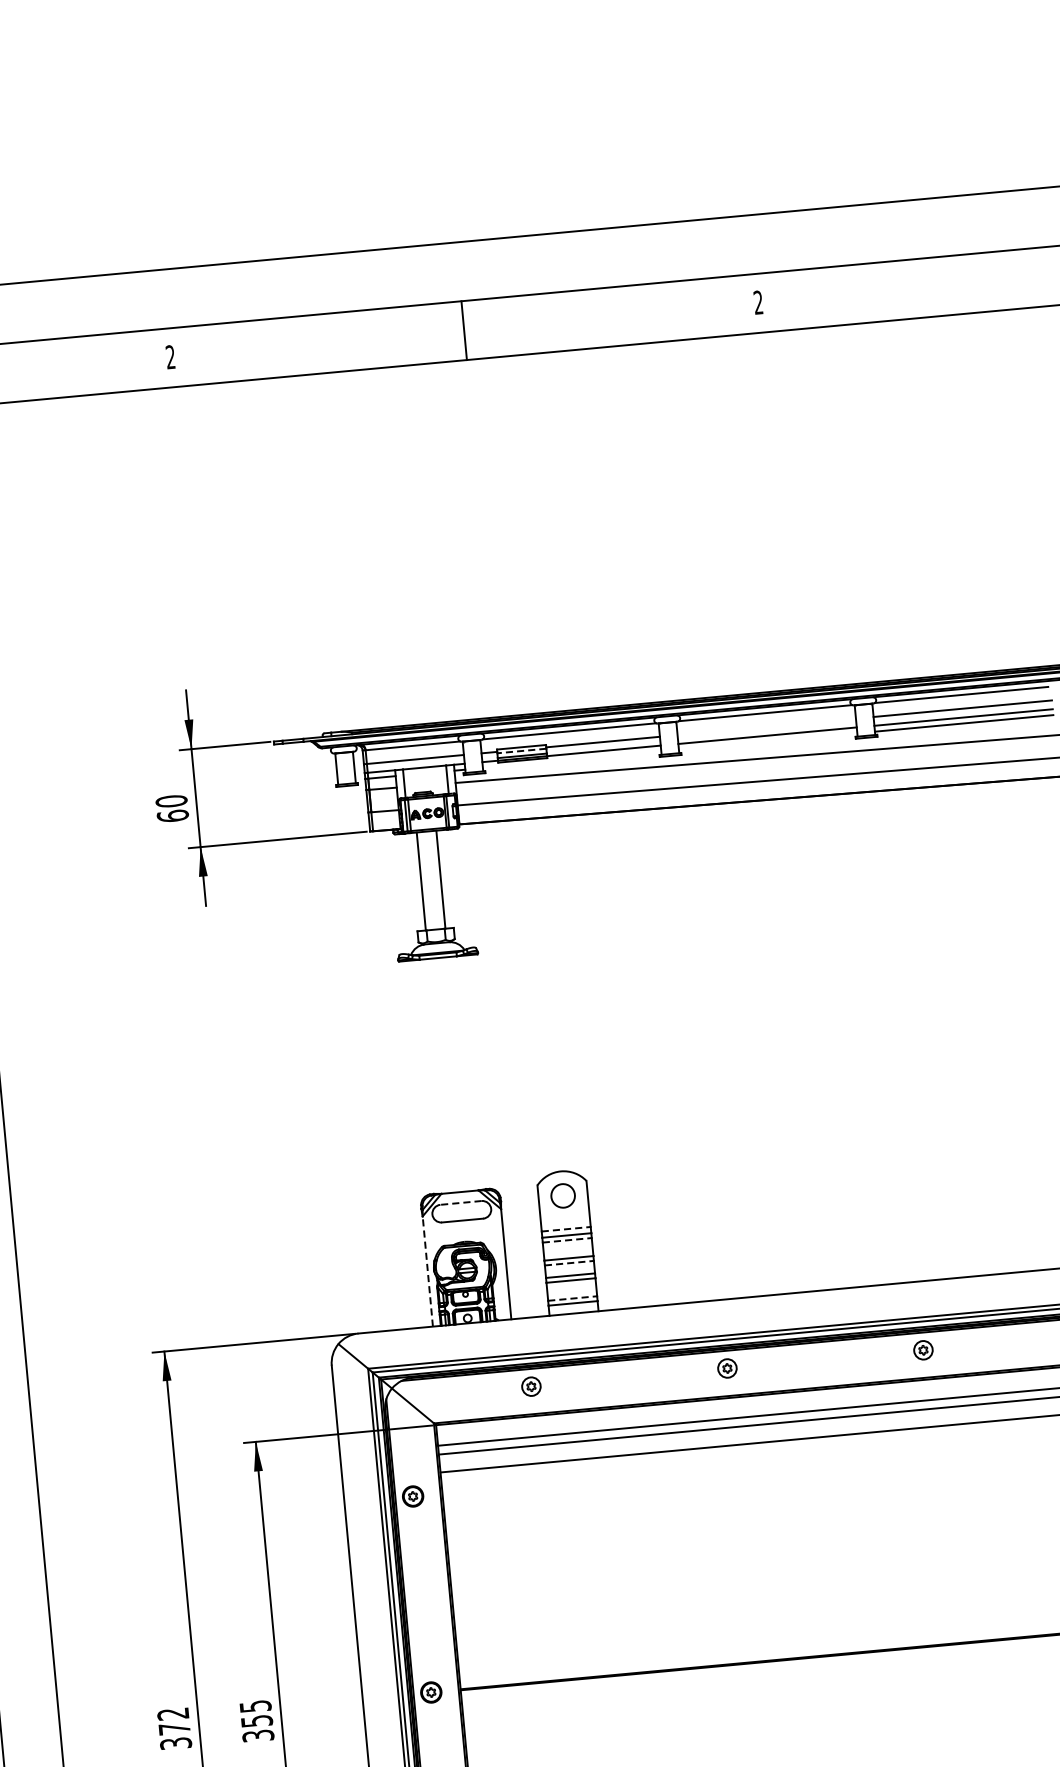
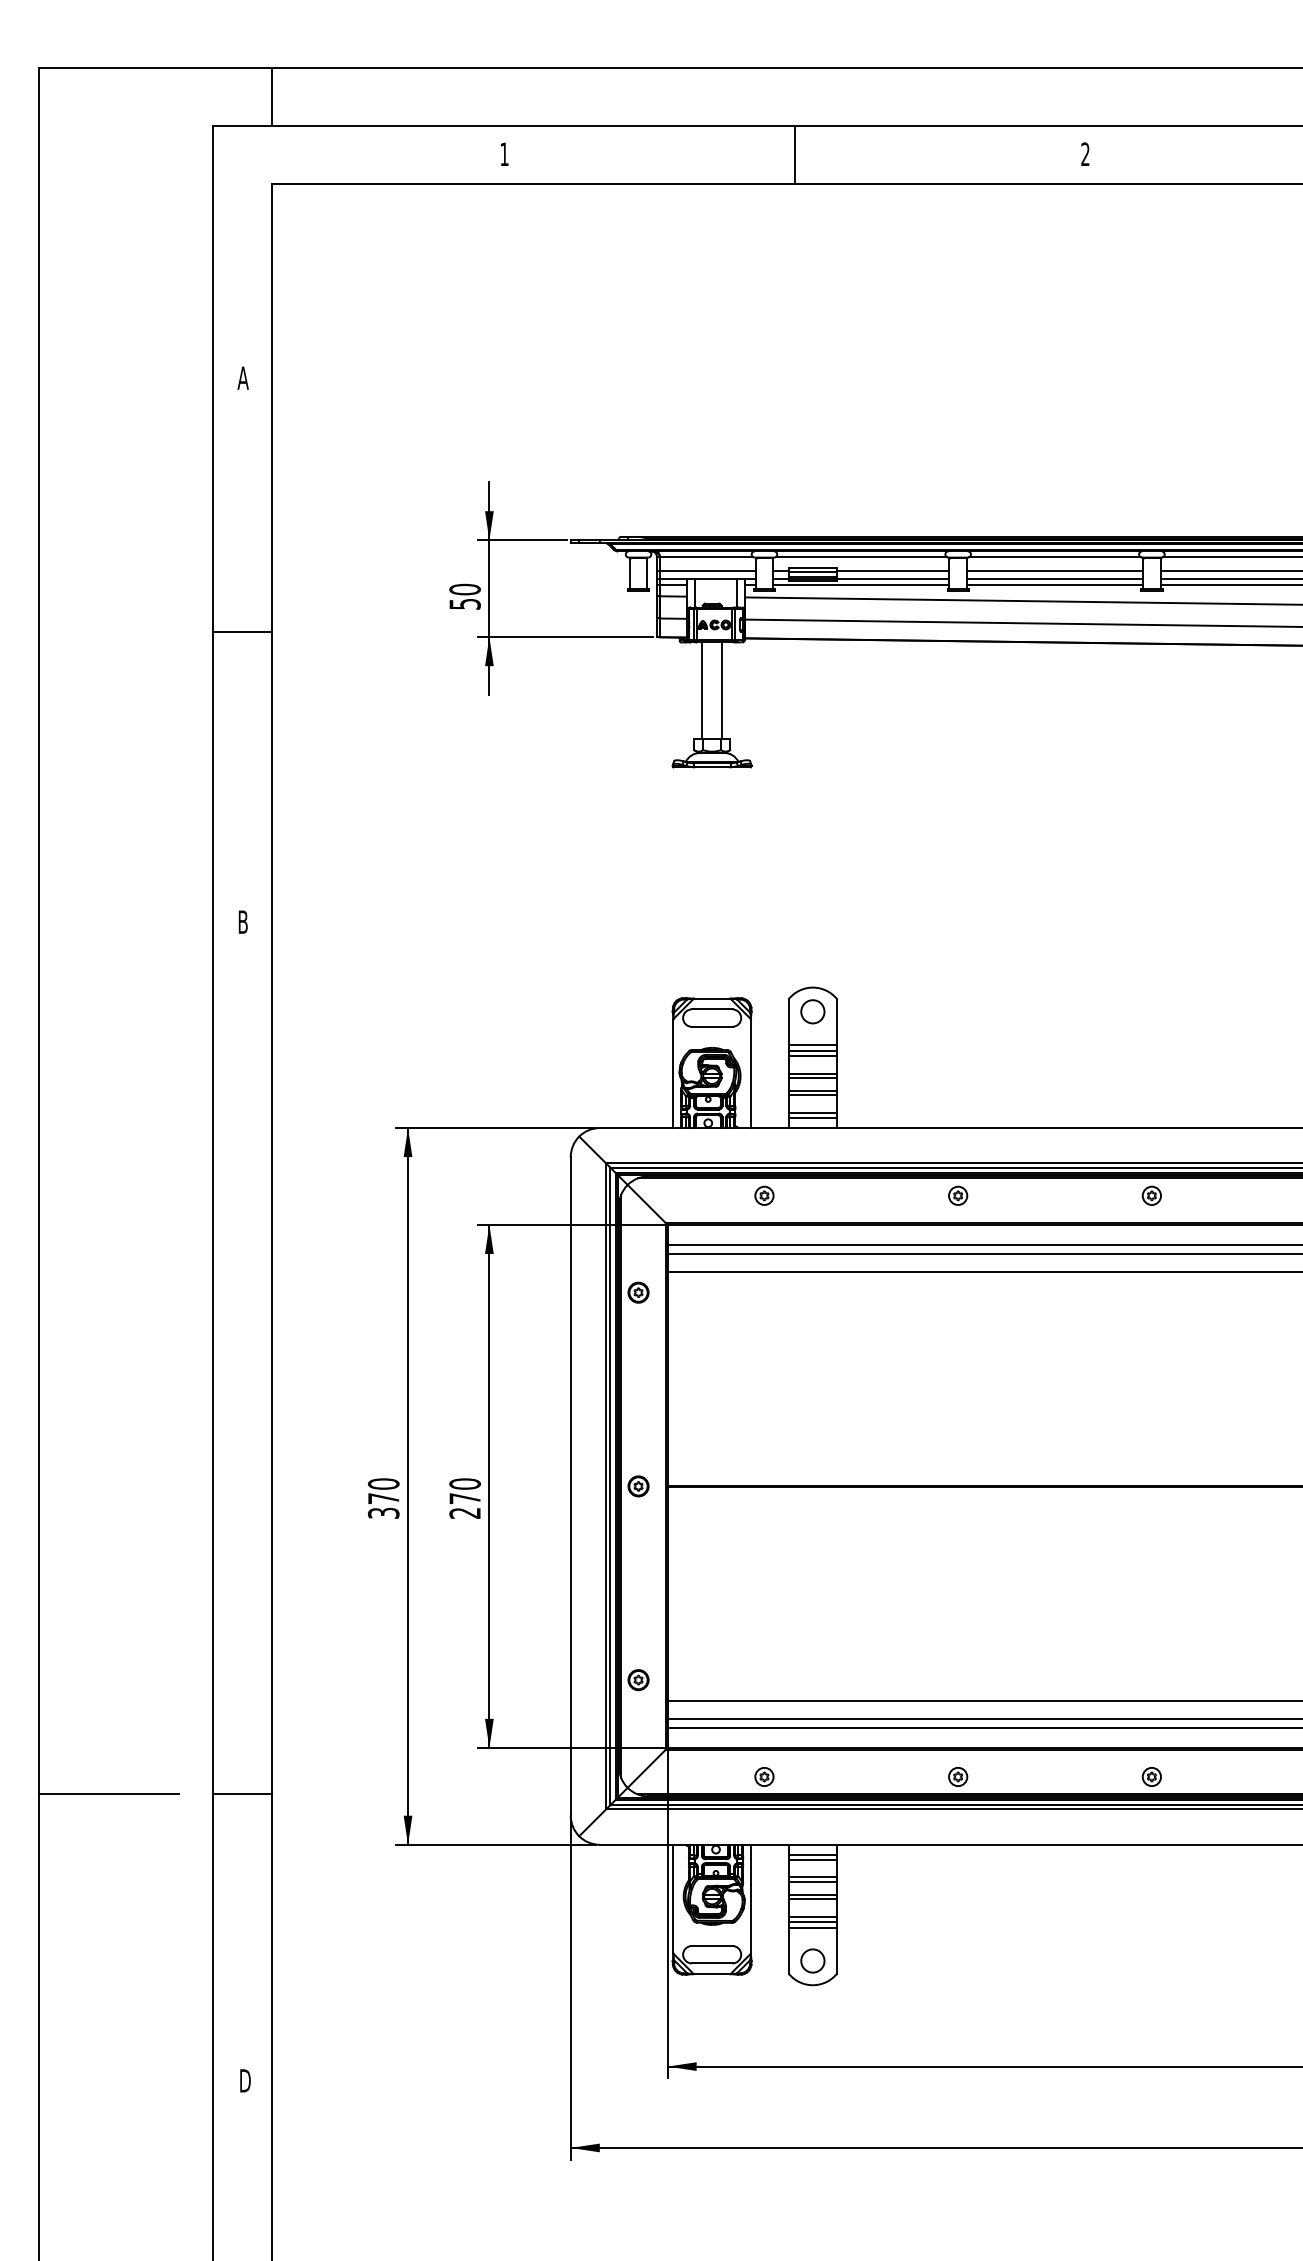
text: (170, 356) -> (504, 153), 2 -> 1
line: (766, 726) -> (1054, 570), added
line: (767, 741) -> (1054, 585), added
line: (521, 751) -> (812, 572), dashed -> solid
line: (572, 759) -> (861, 585), added
text: (172, 815) -> (464, 603), 60 -> 50
line: (460, 1203) -> (711, 1009), dashed -> solid
line: (566, 1228) -> (813, 1044), dashed -> solid
line: (567, 1240) -> (813, 1055), dashed -> solid
line: (570, 1263) -> (813, 1078), dashed -> solid
line: (427, 1271) -> (673, 1073), dashed -> solid
line: (573, 1298) -> (813, 1113), dashed -> solid
text: (172, 1713) -> (383, 1483), 372 -> 370
text: (256, 1721) -> (464, 1498), 355 -> 270

